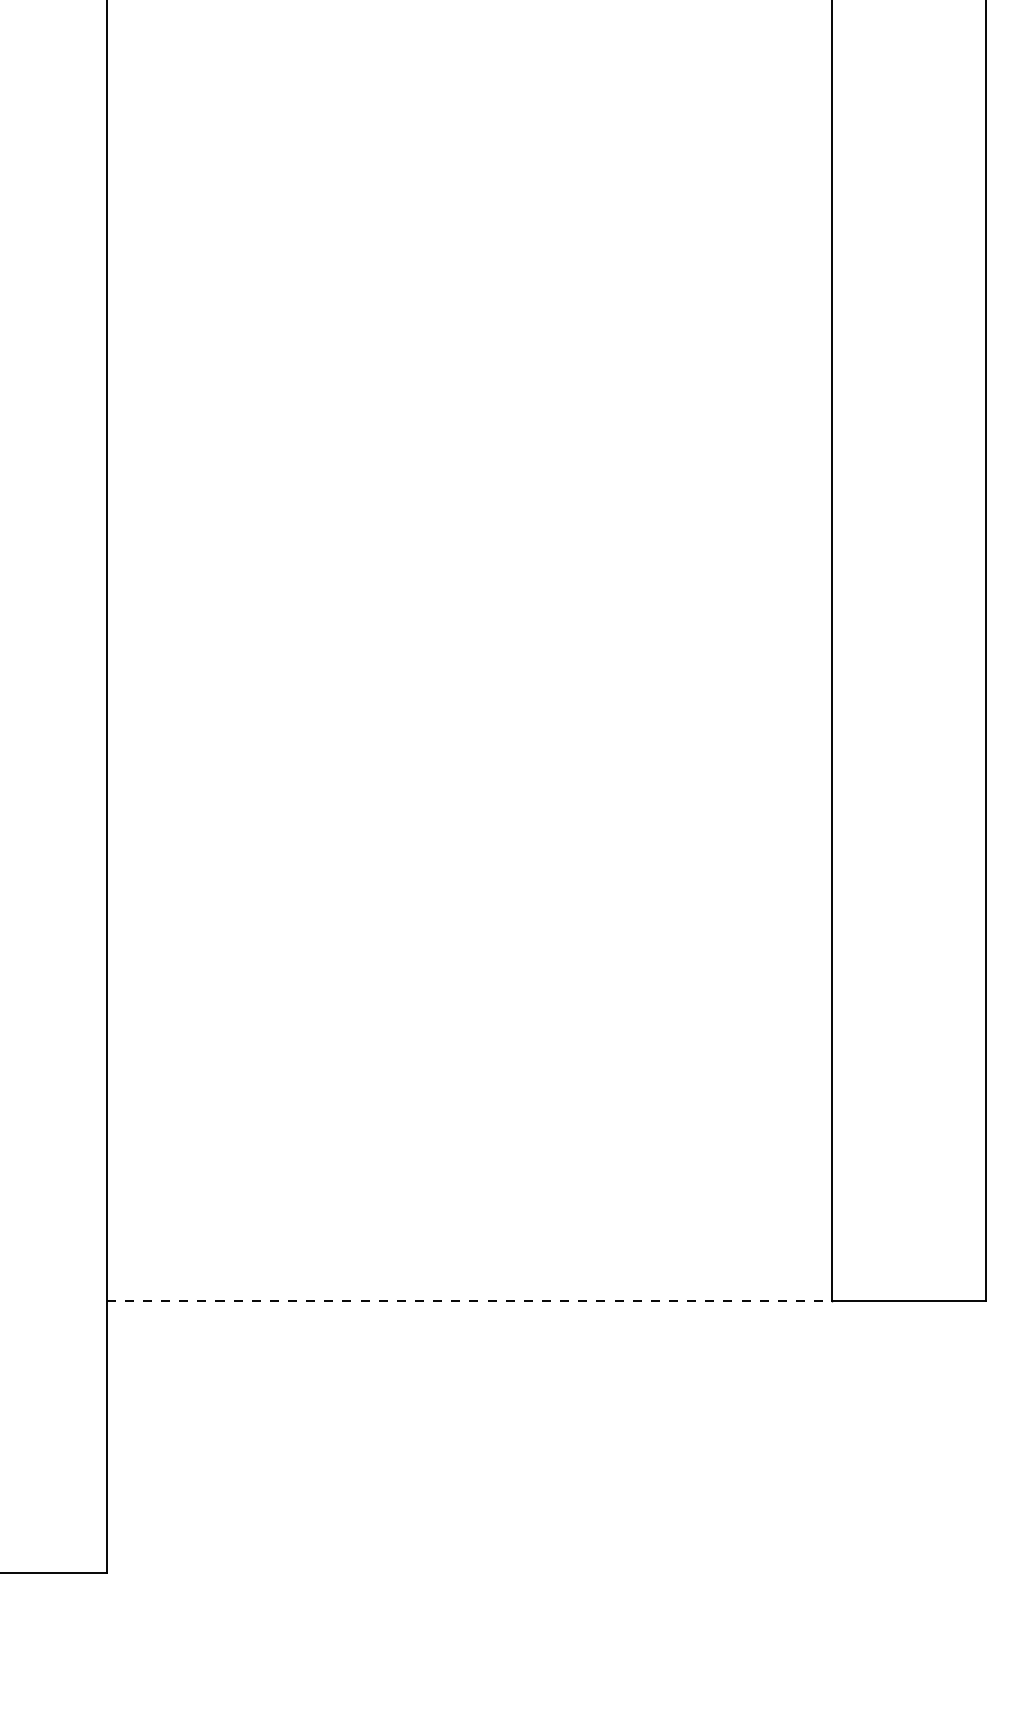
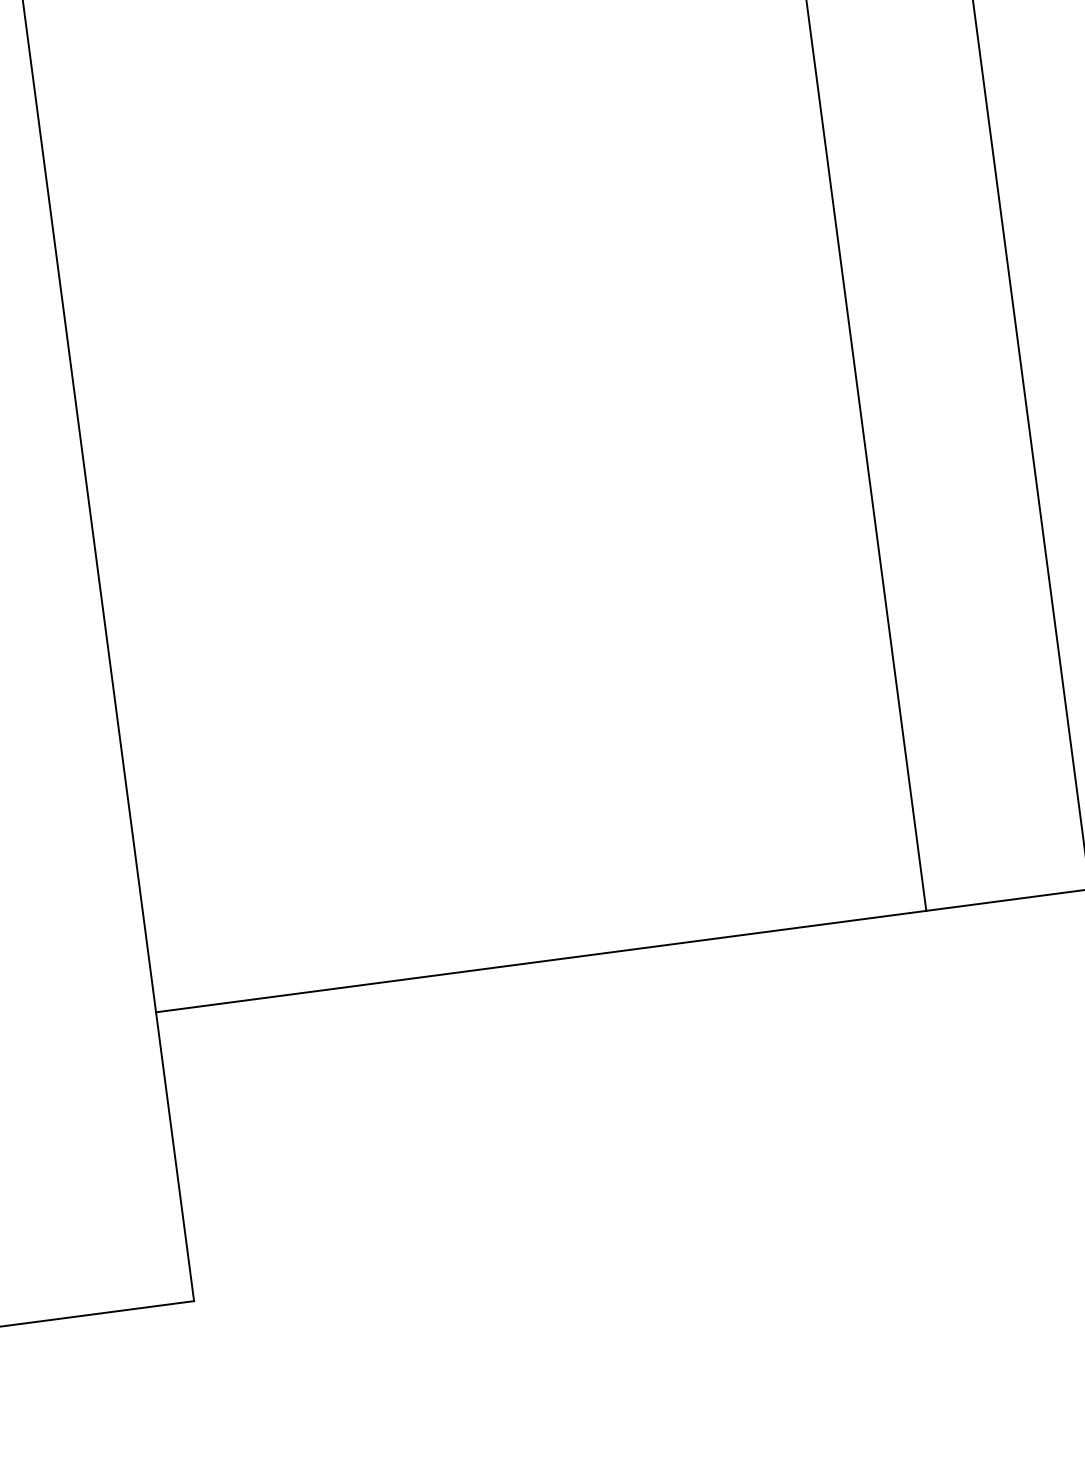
line: (469, 1301) -> (541, 962), dashed -> solid

